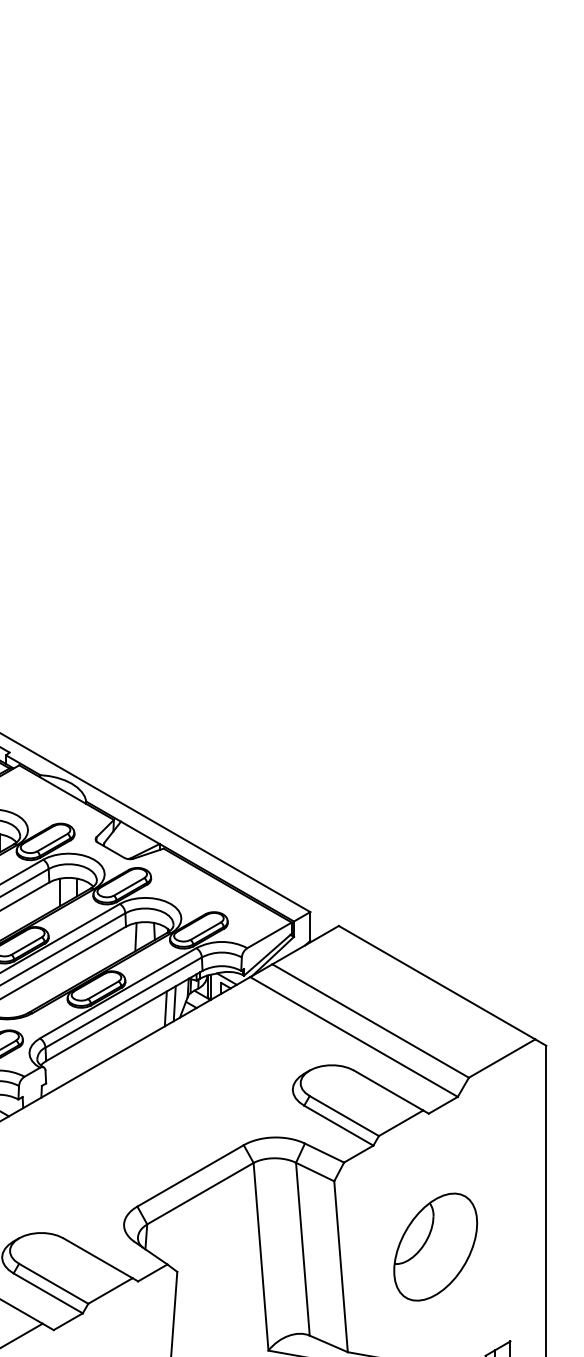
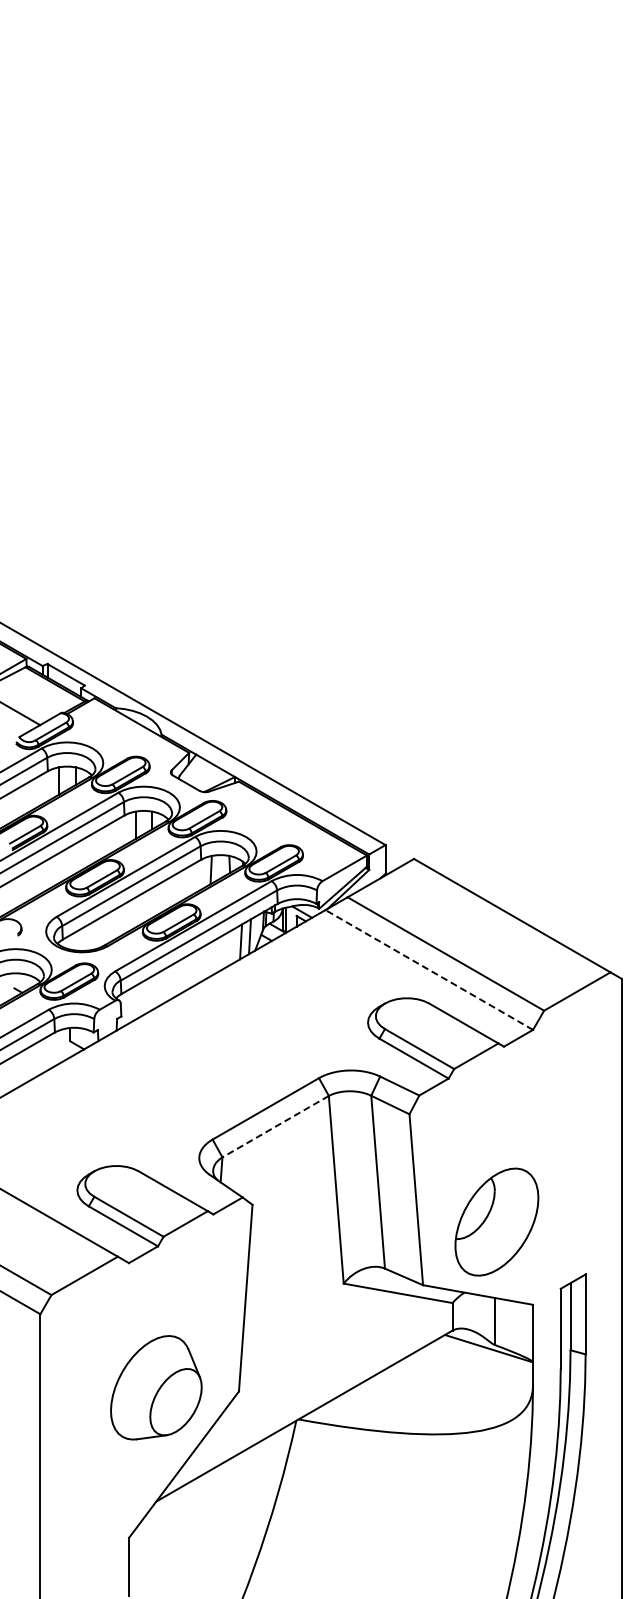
line: (354, 1036) -> (429, 969), solid -> dashed
line: (200, 1193) -> (275, 1126), solid -> dashed
part: (435, 1246) -> (496, 1221), moved

